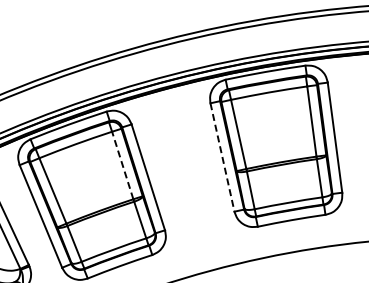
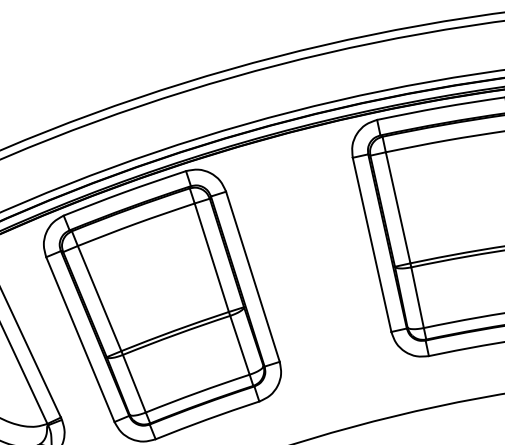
line: (222, 157) -> (372, 244), dashed -> solid
line: (122, 165) -> (211, 257), dashed -> solid

